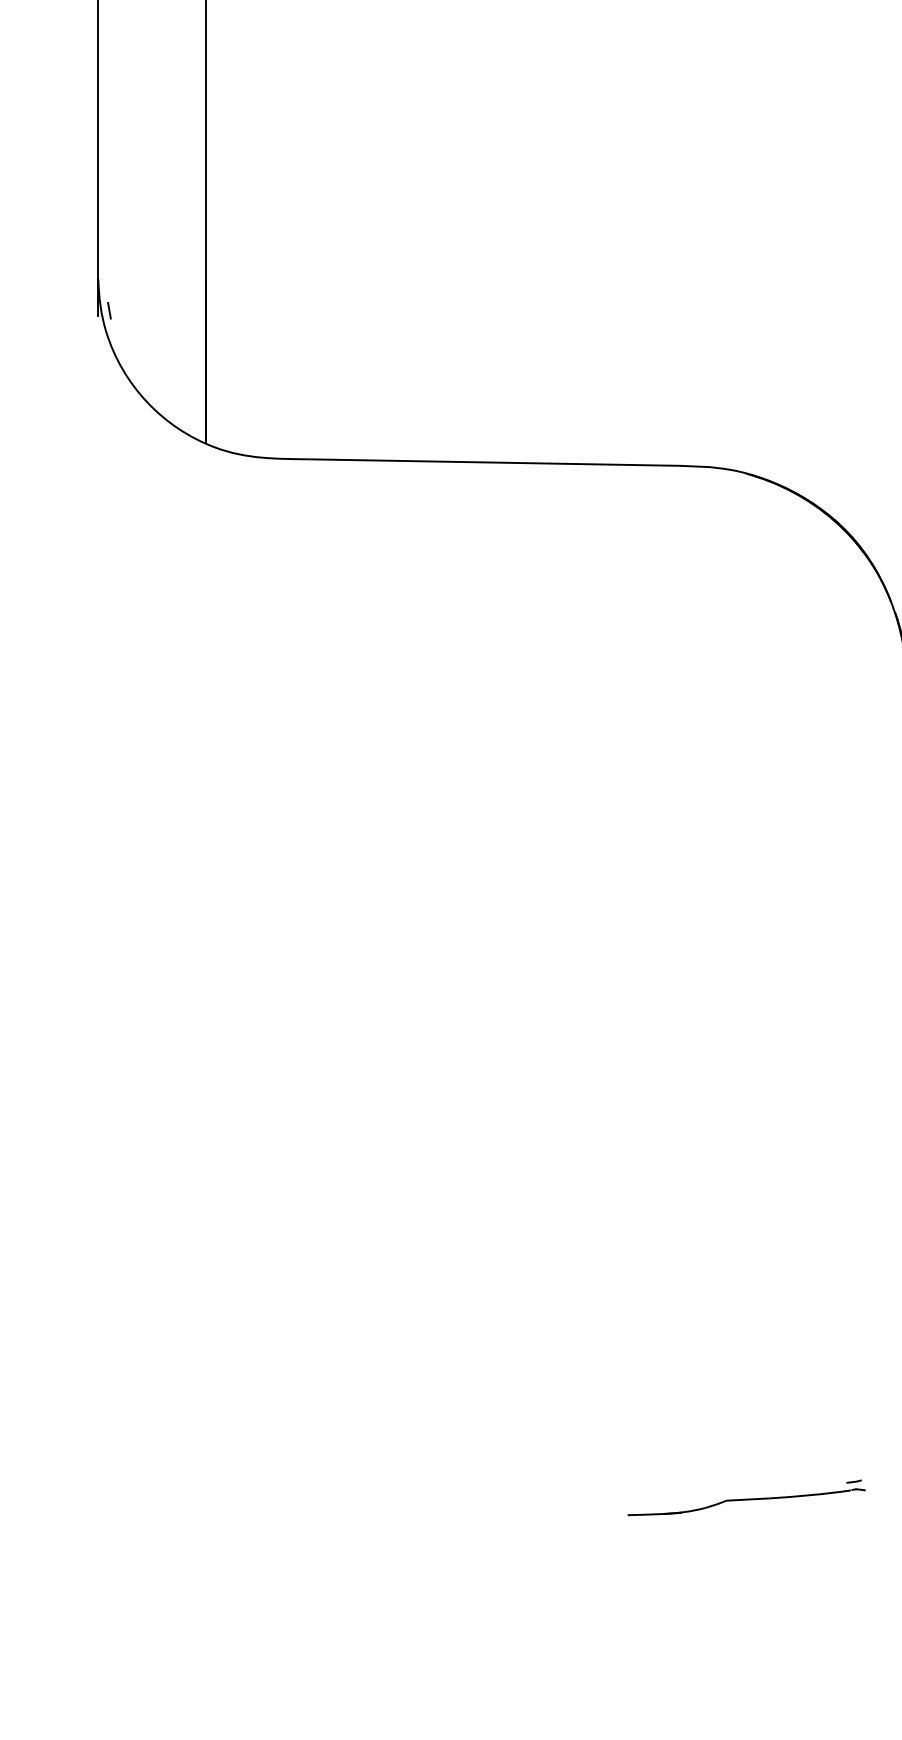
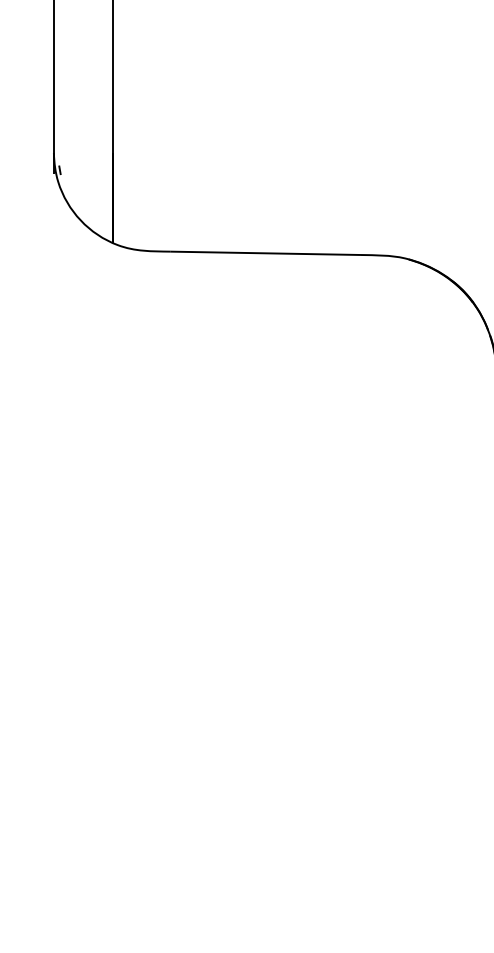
part: (745, 1498) -> (408, 820), removed

